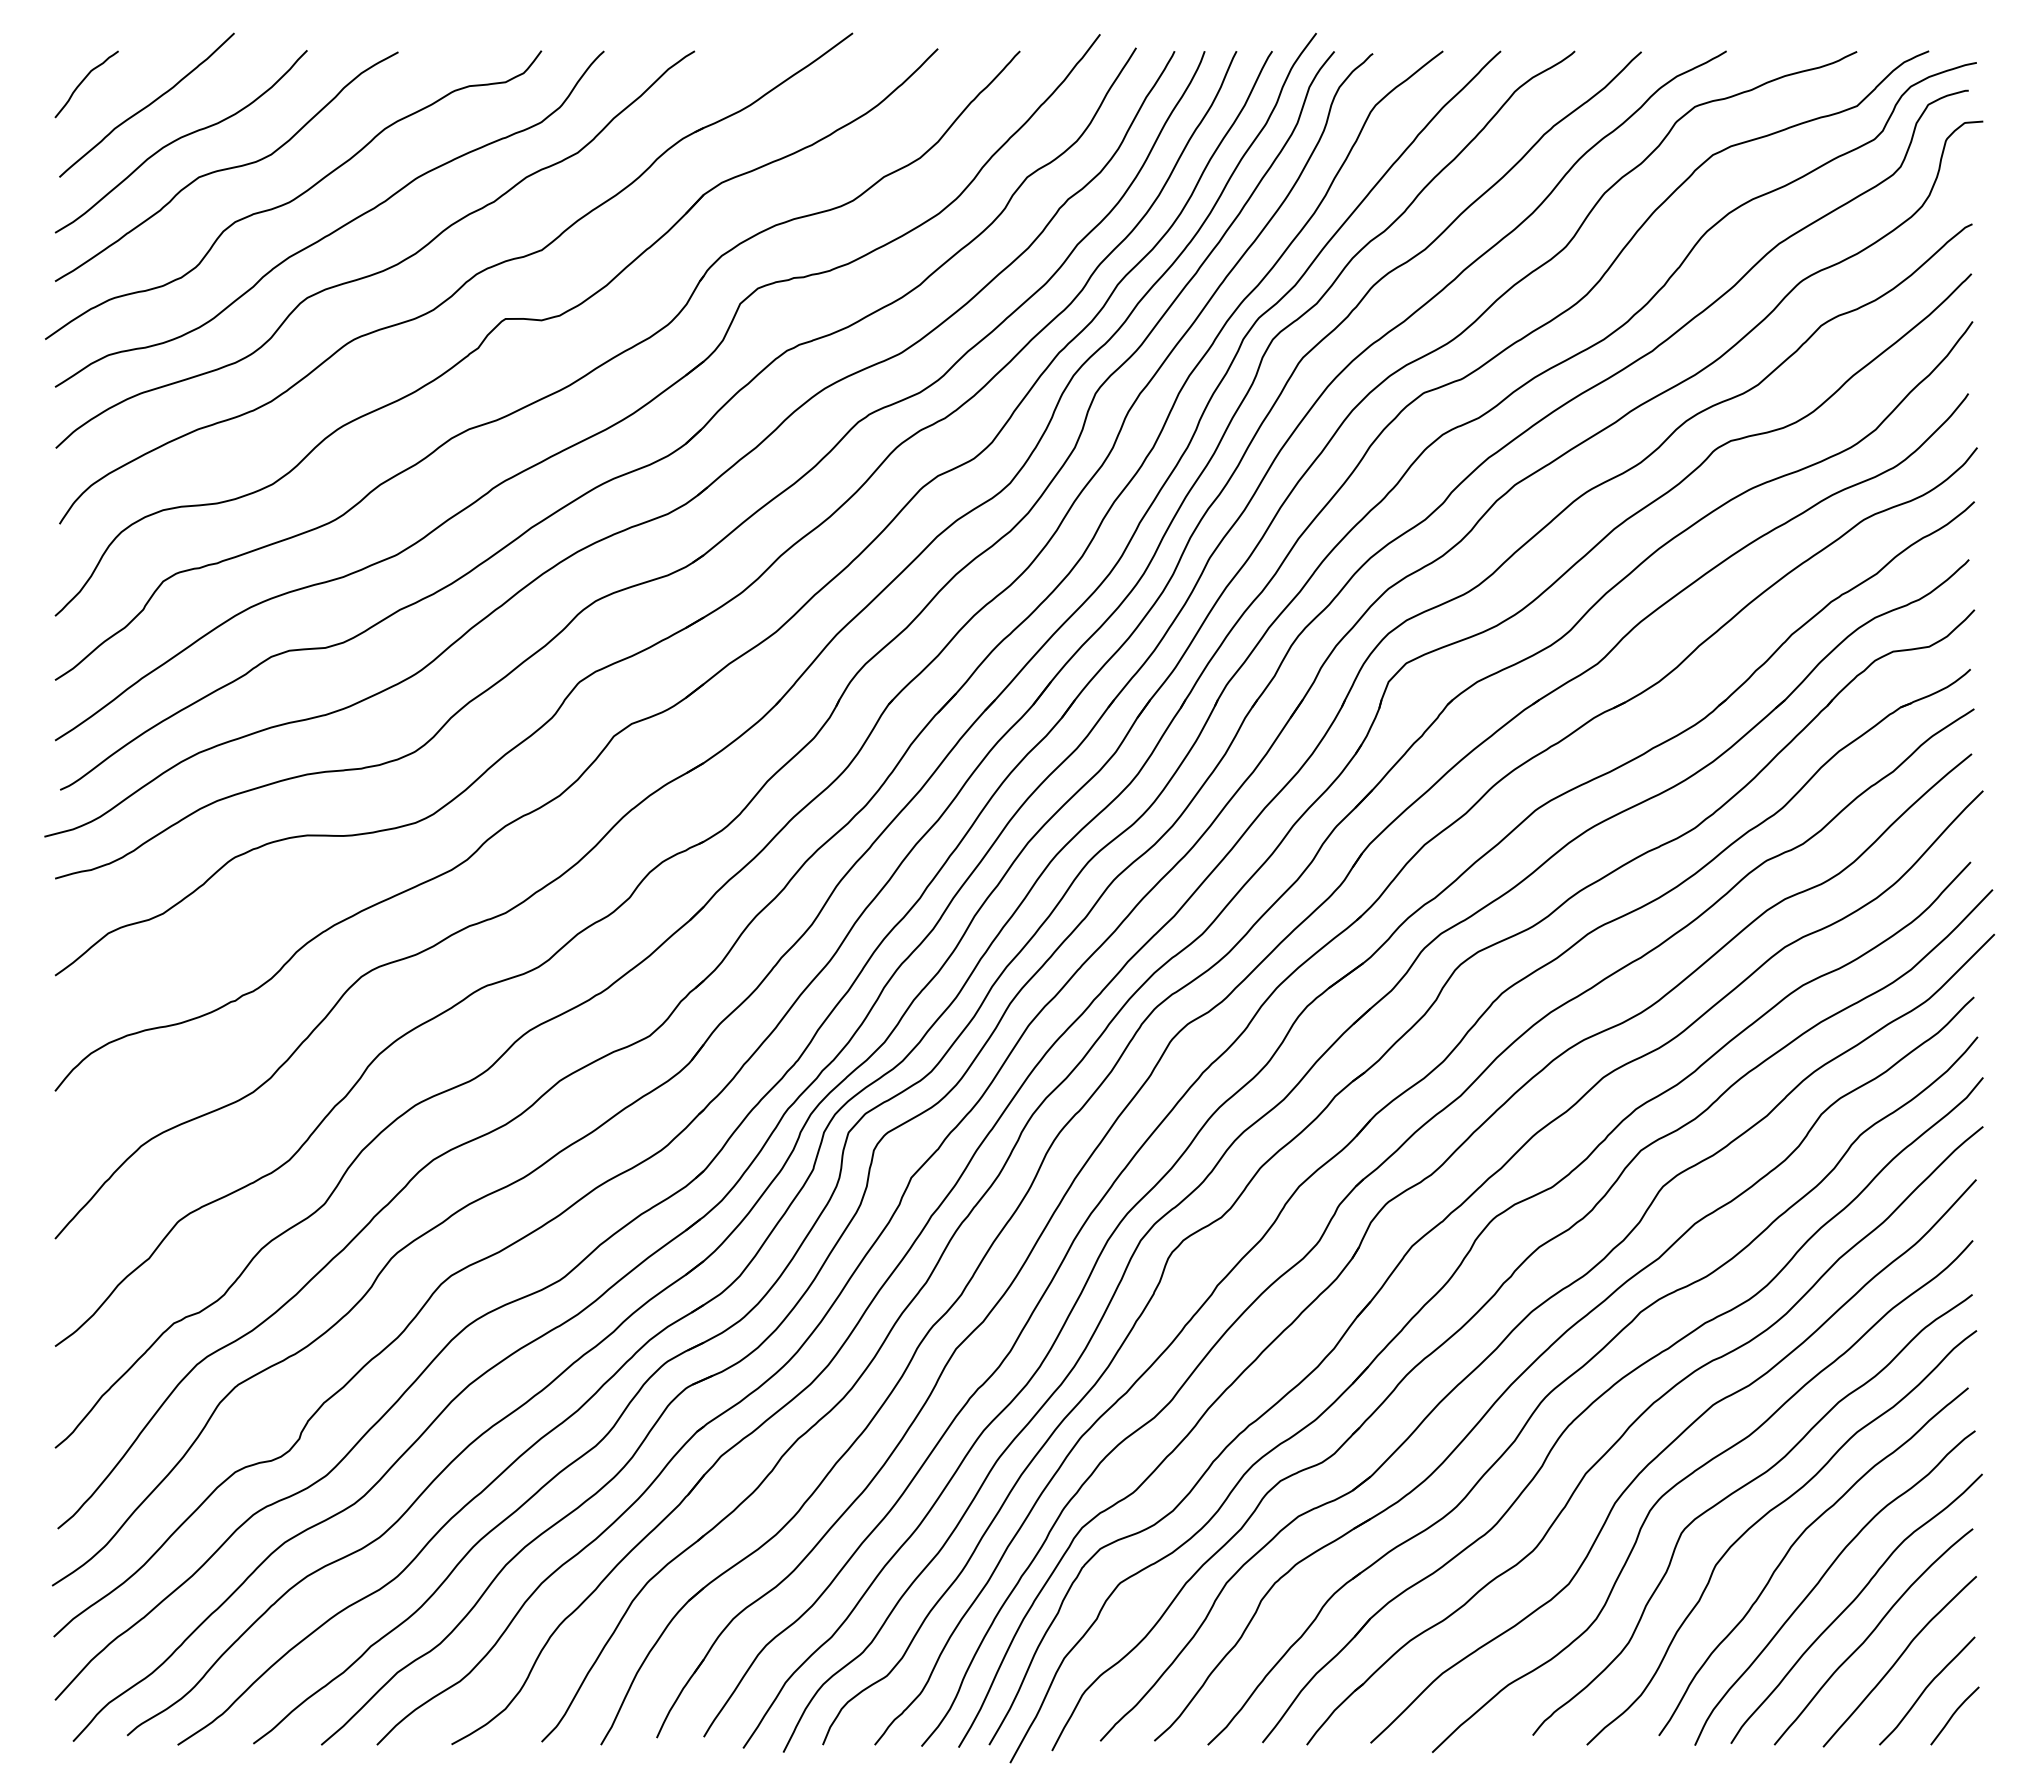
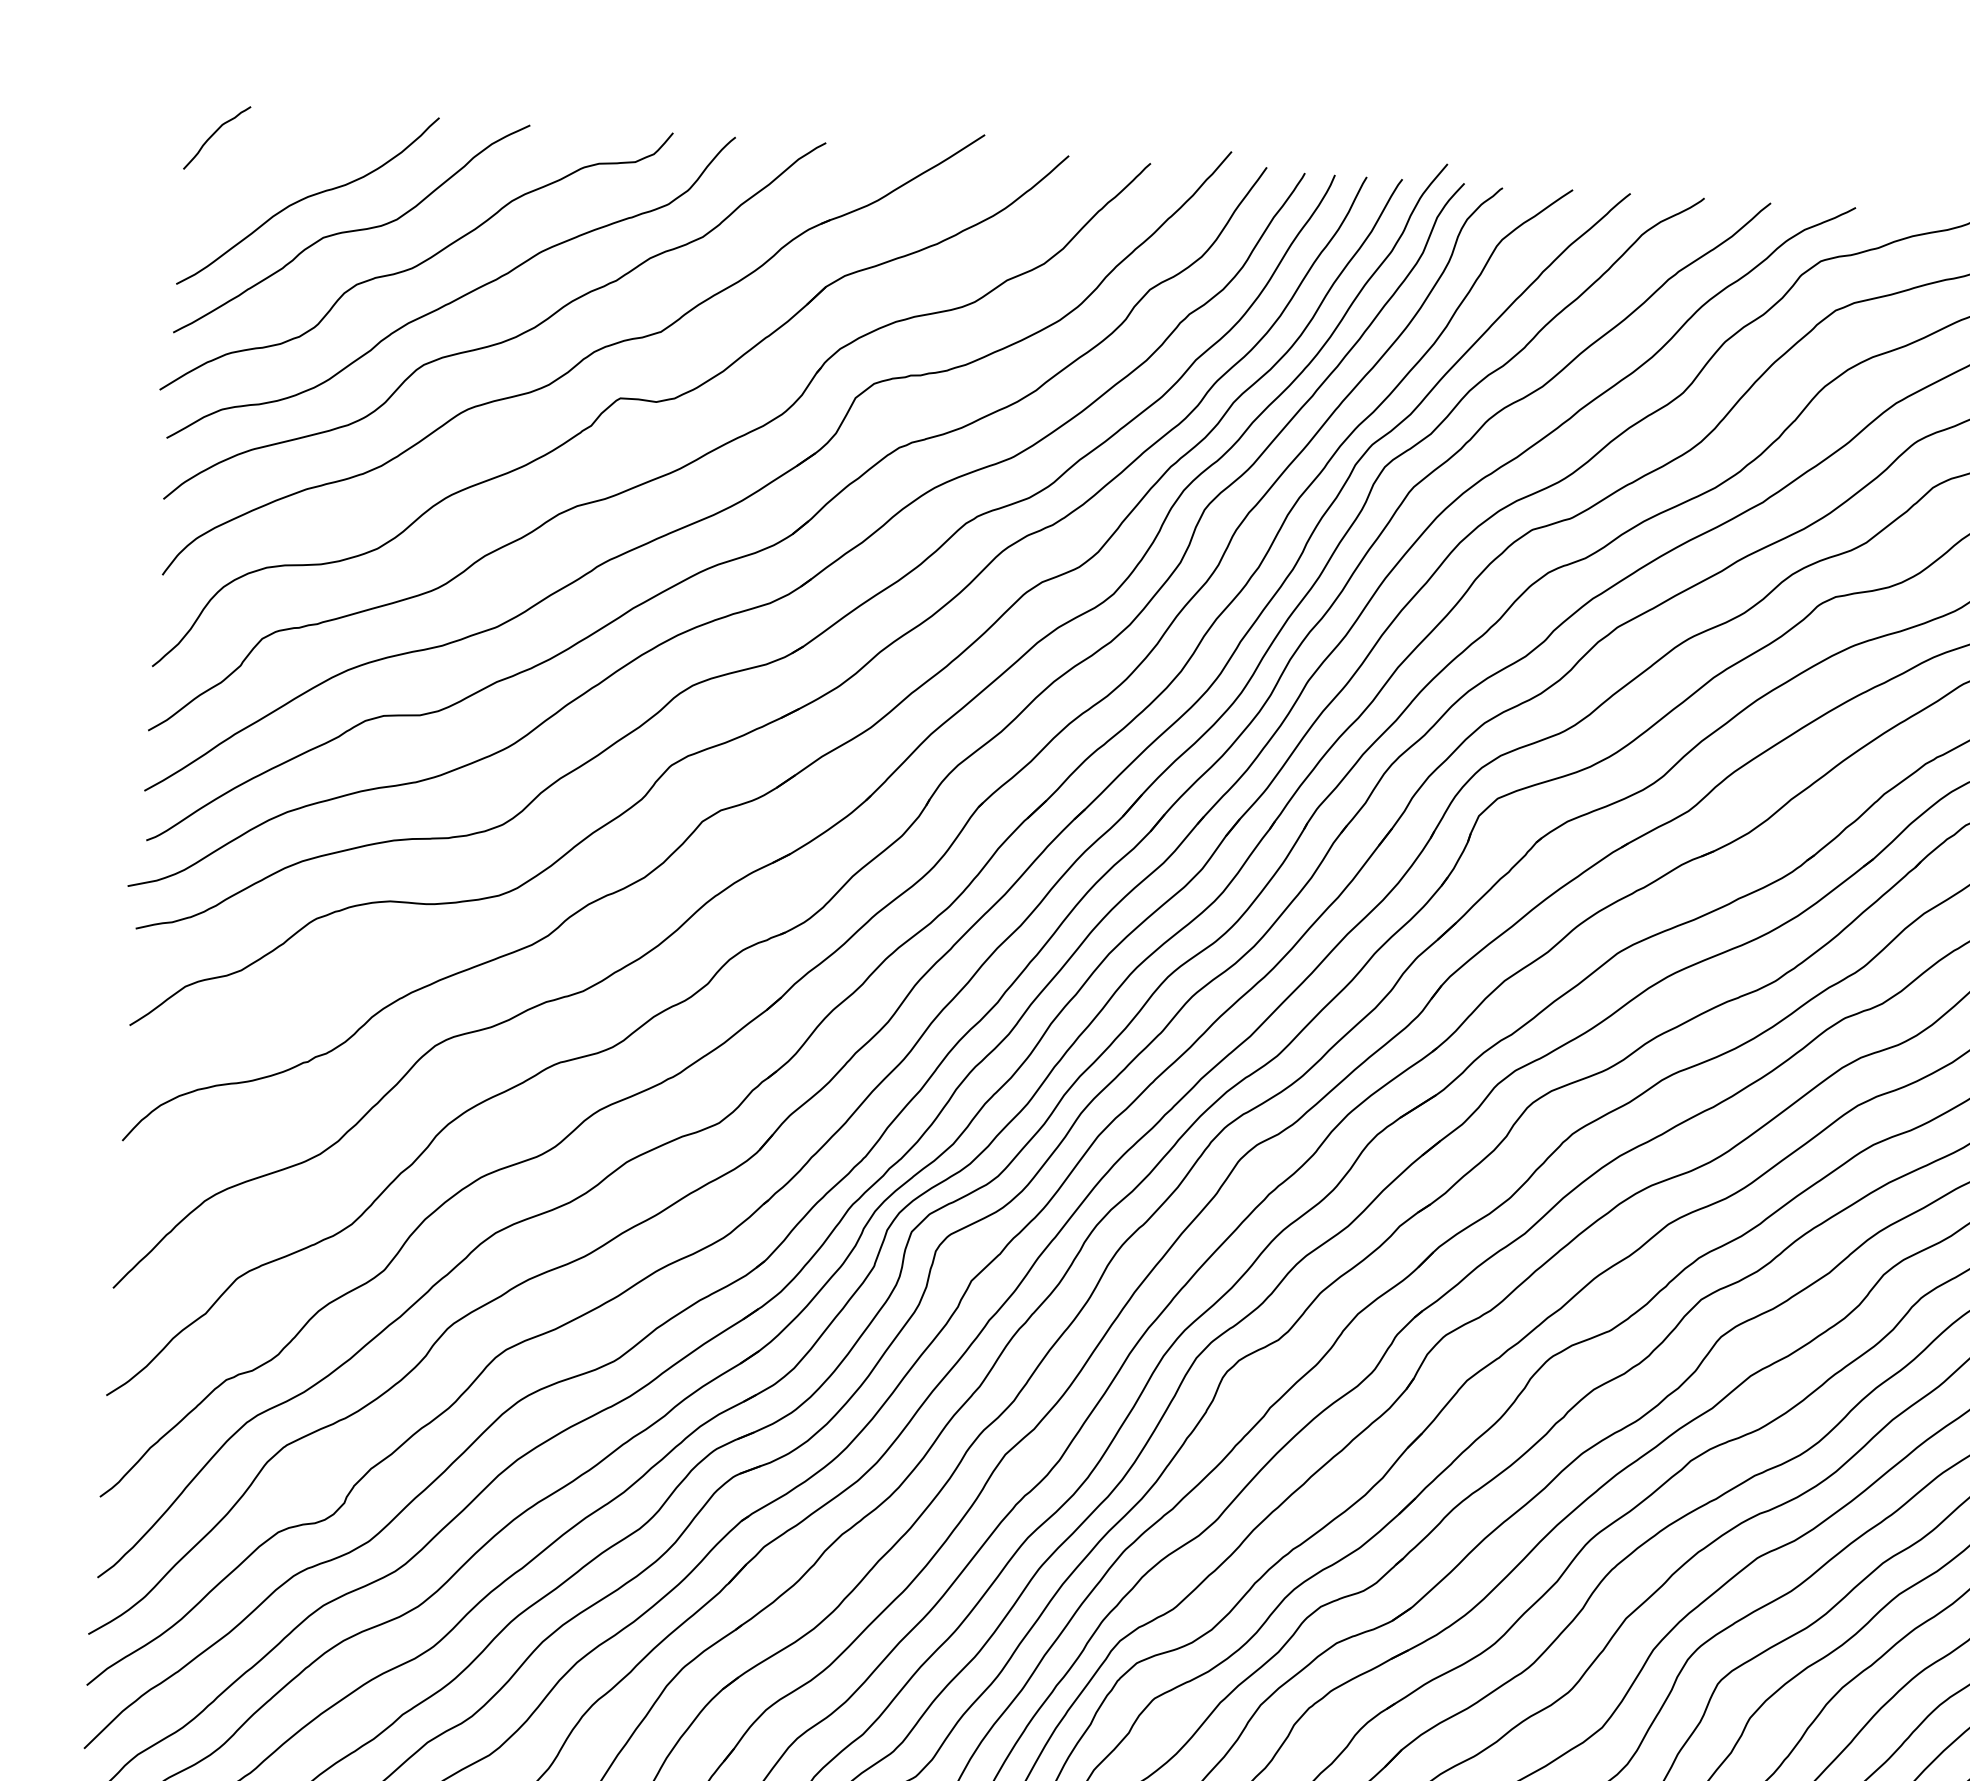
curve: (146, 105) -> (275, 162), removed

